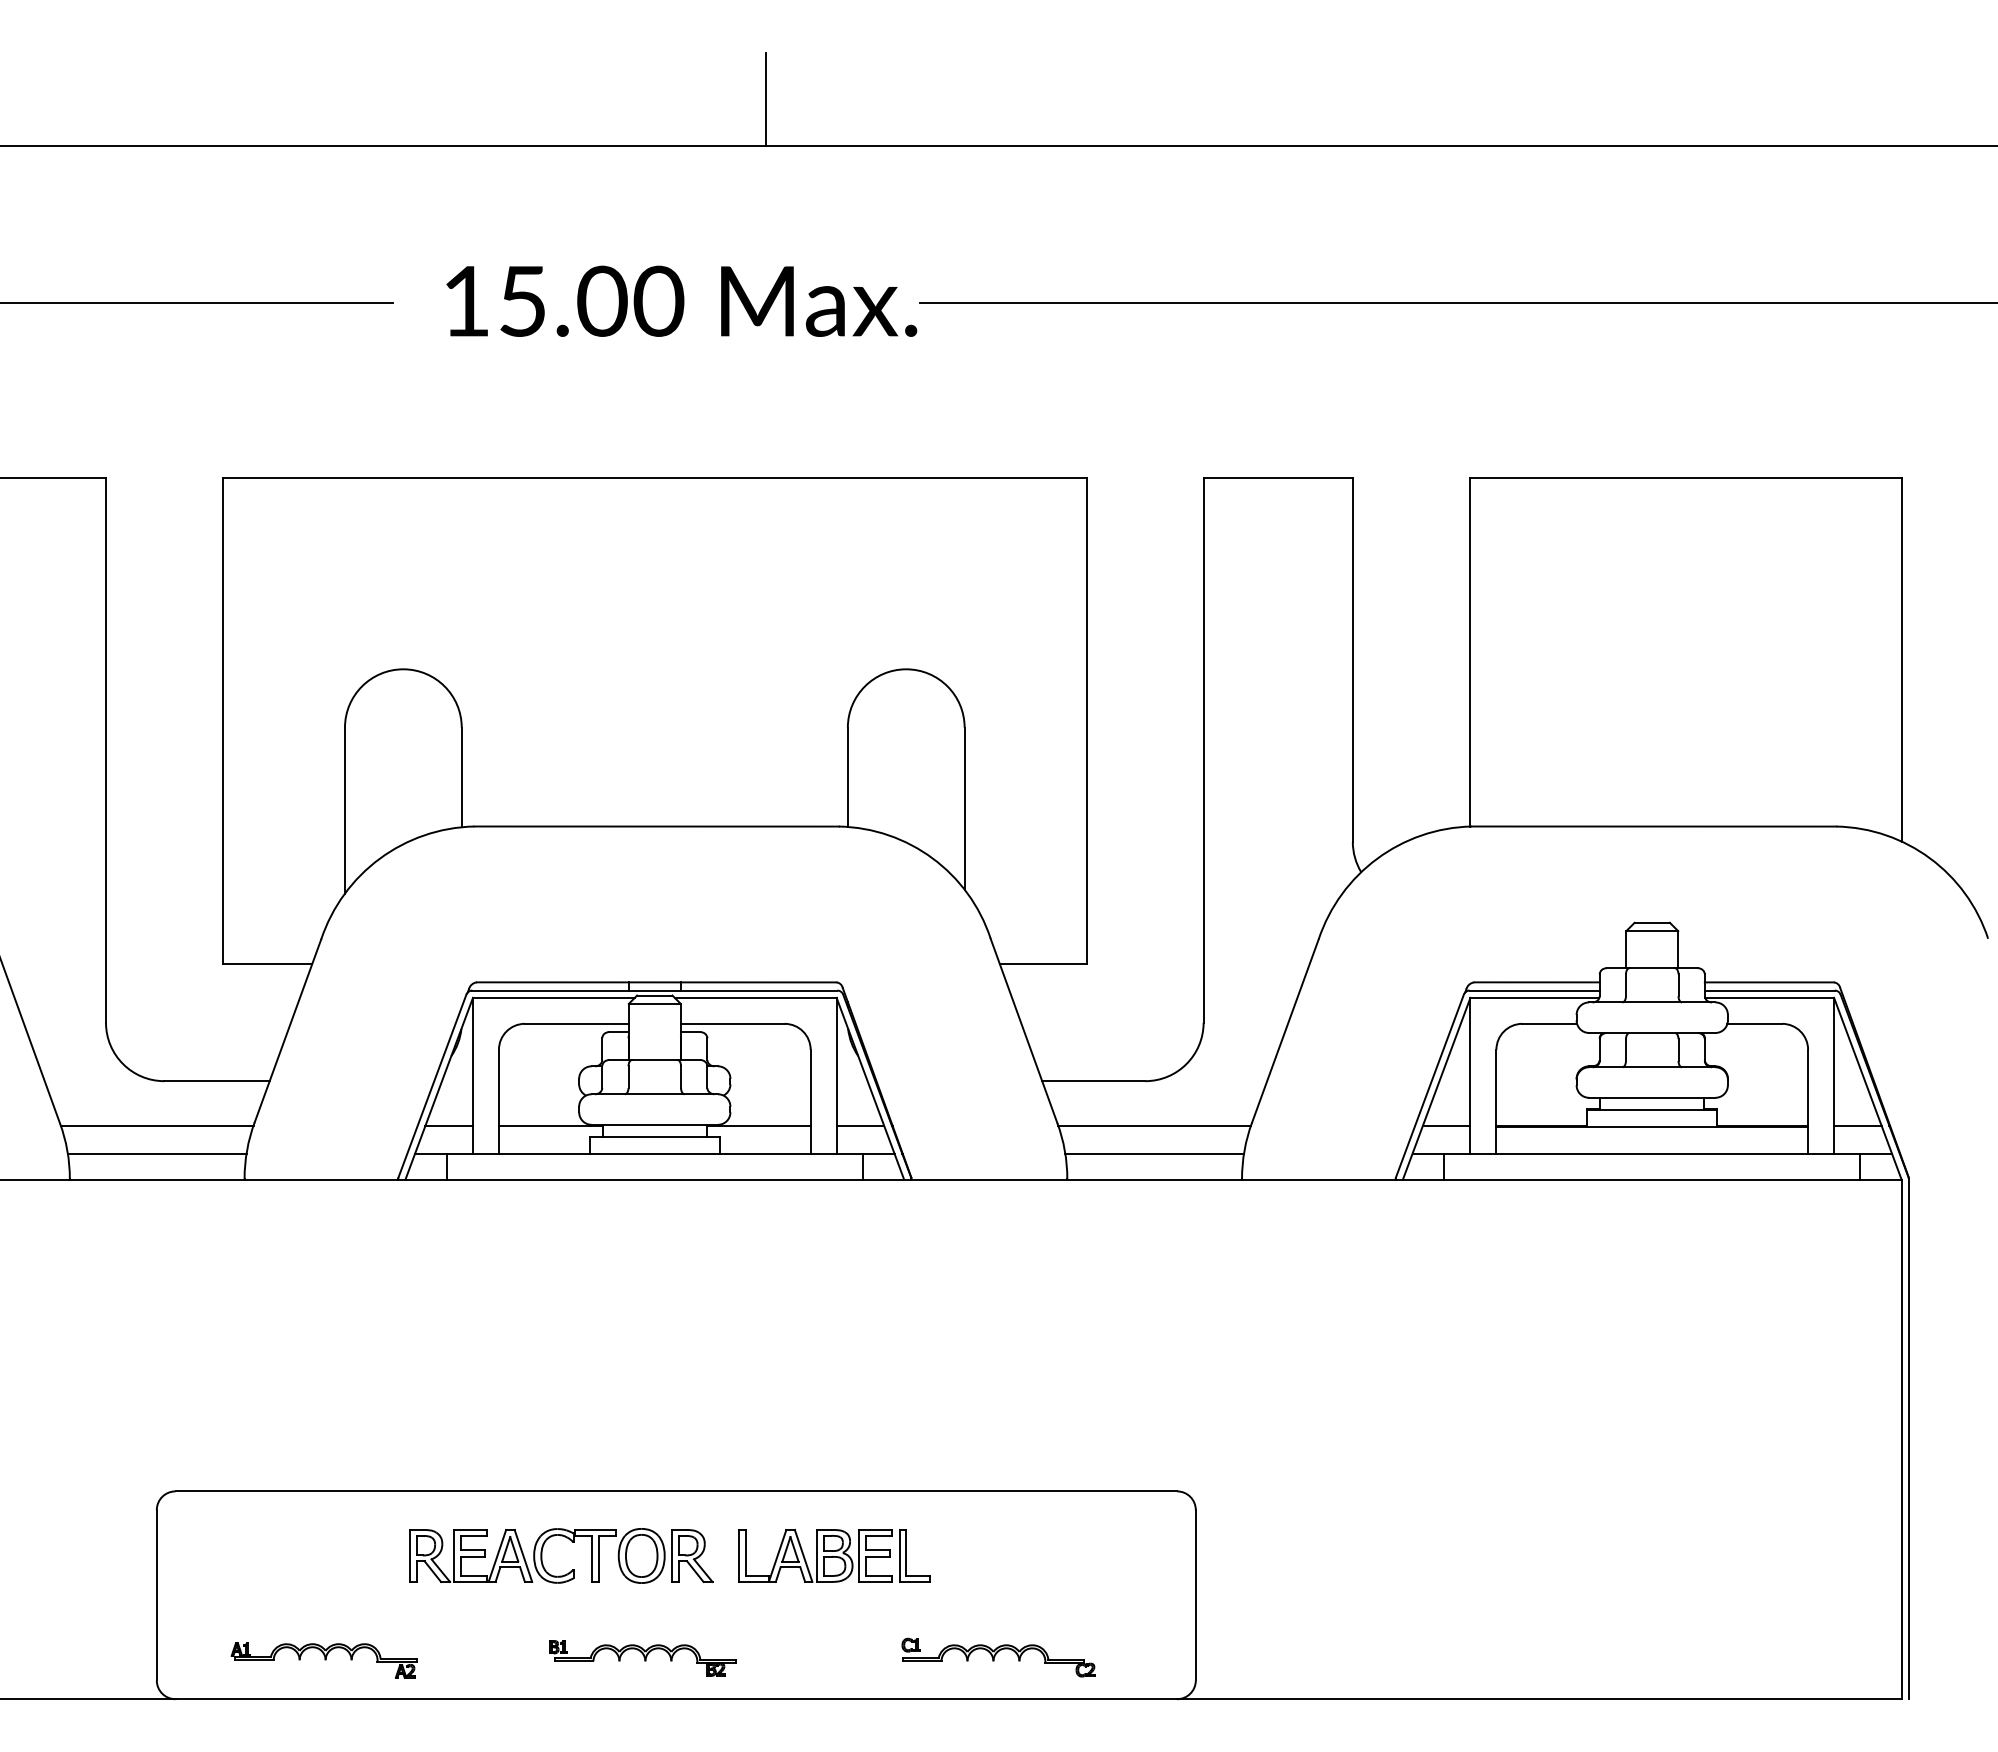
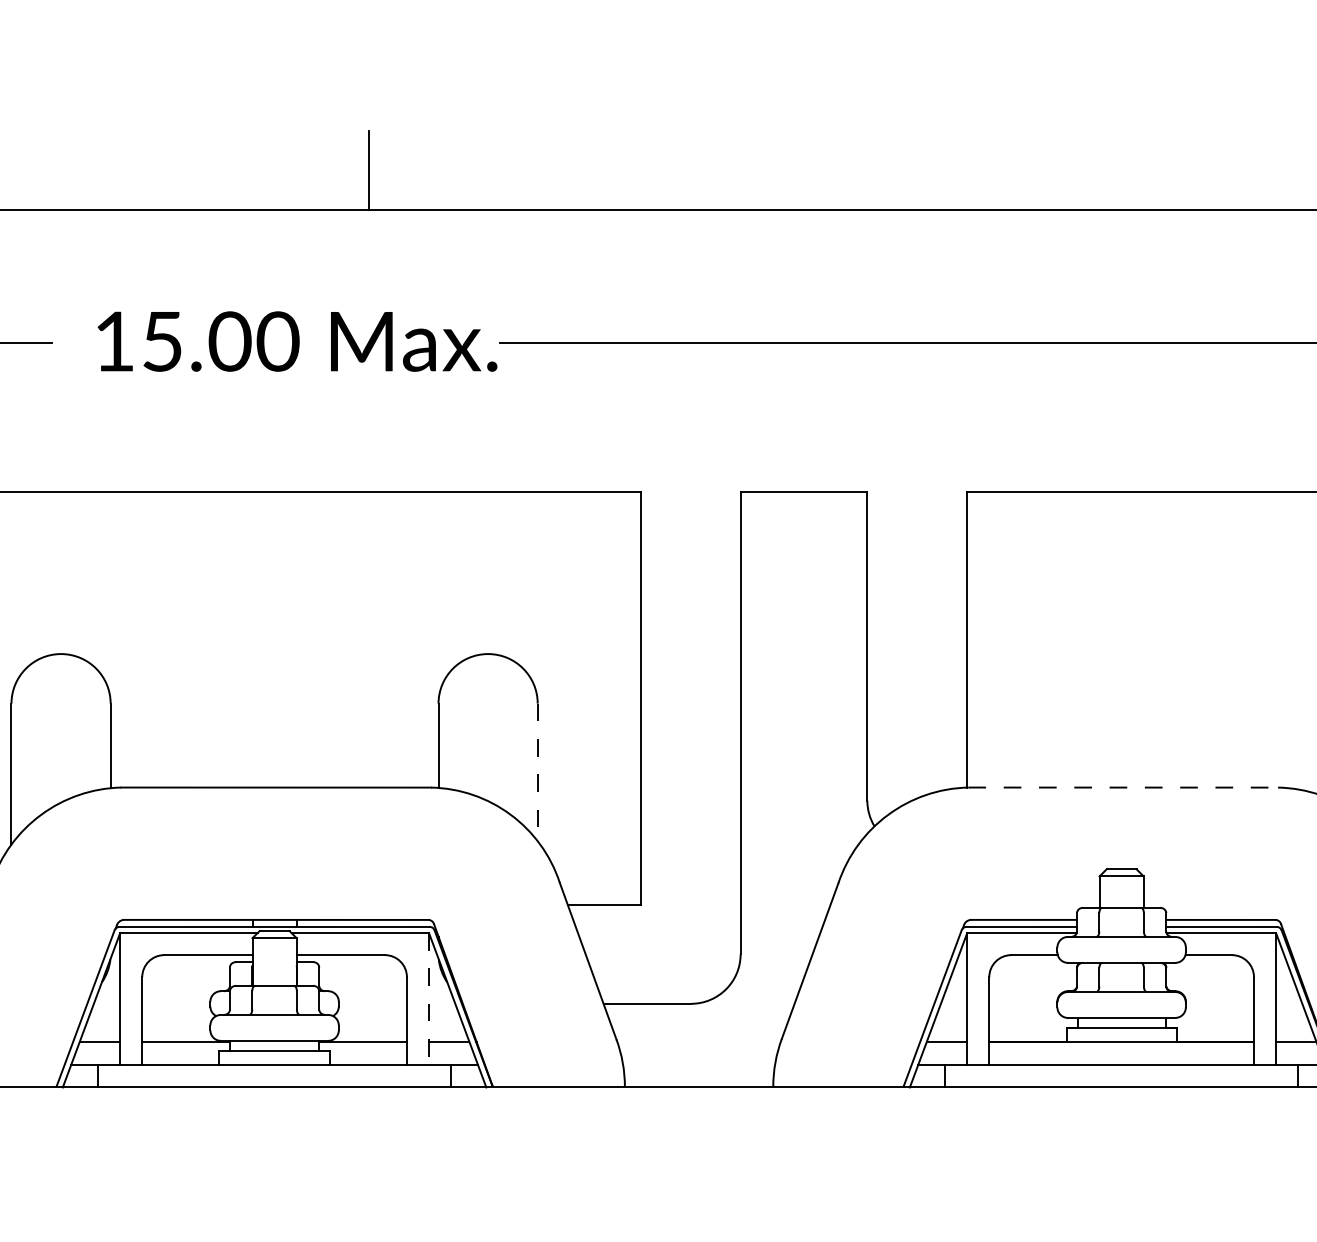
line: (964, 808) -> (537, 772), solid -> dashed
line: (1654, 826) -> (1123, 787), solid -> dashed
line: (836, 1075) -> (428, 998), solid -> dashed
line: (1154, 1125) -> (698, 1041), removed
line: (1154, 1153) -> (698, 1065), removed

